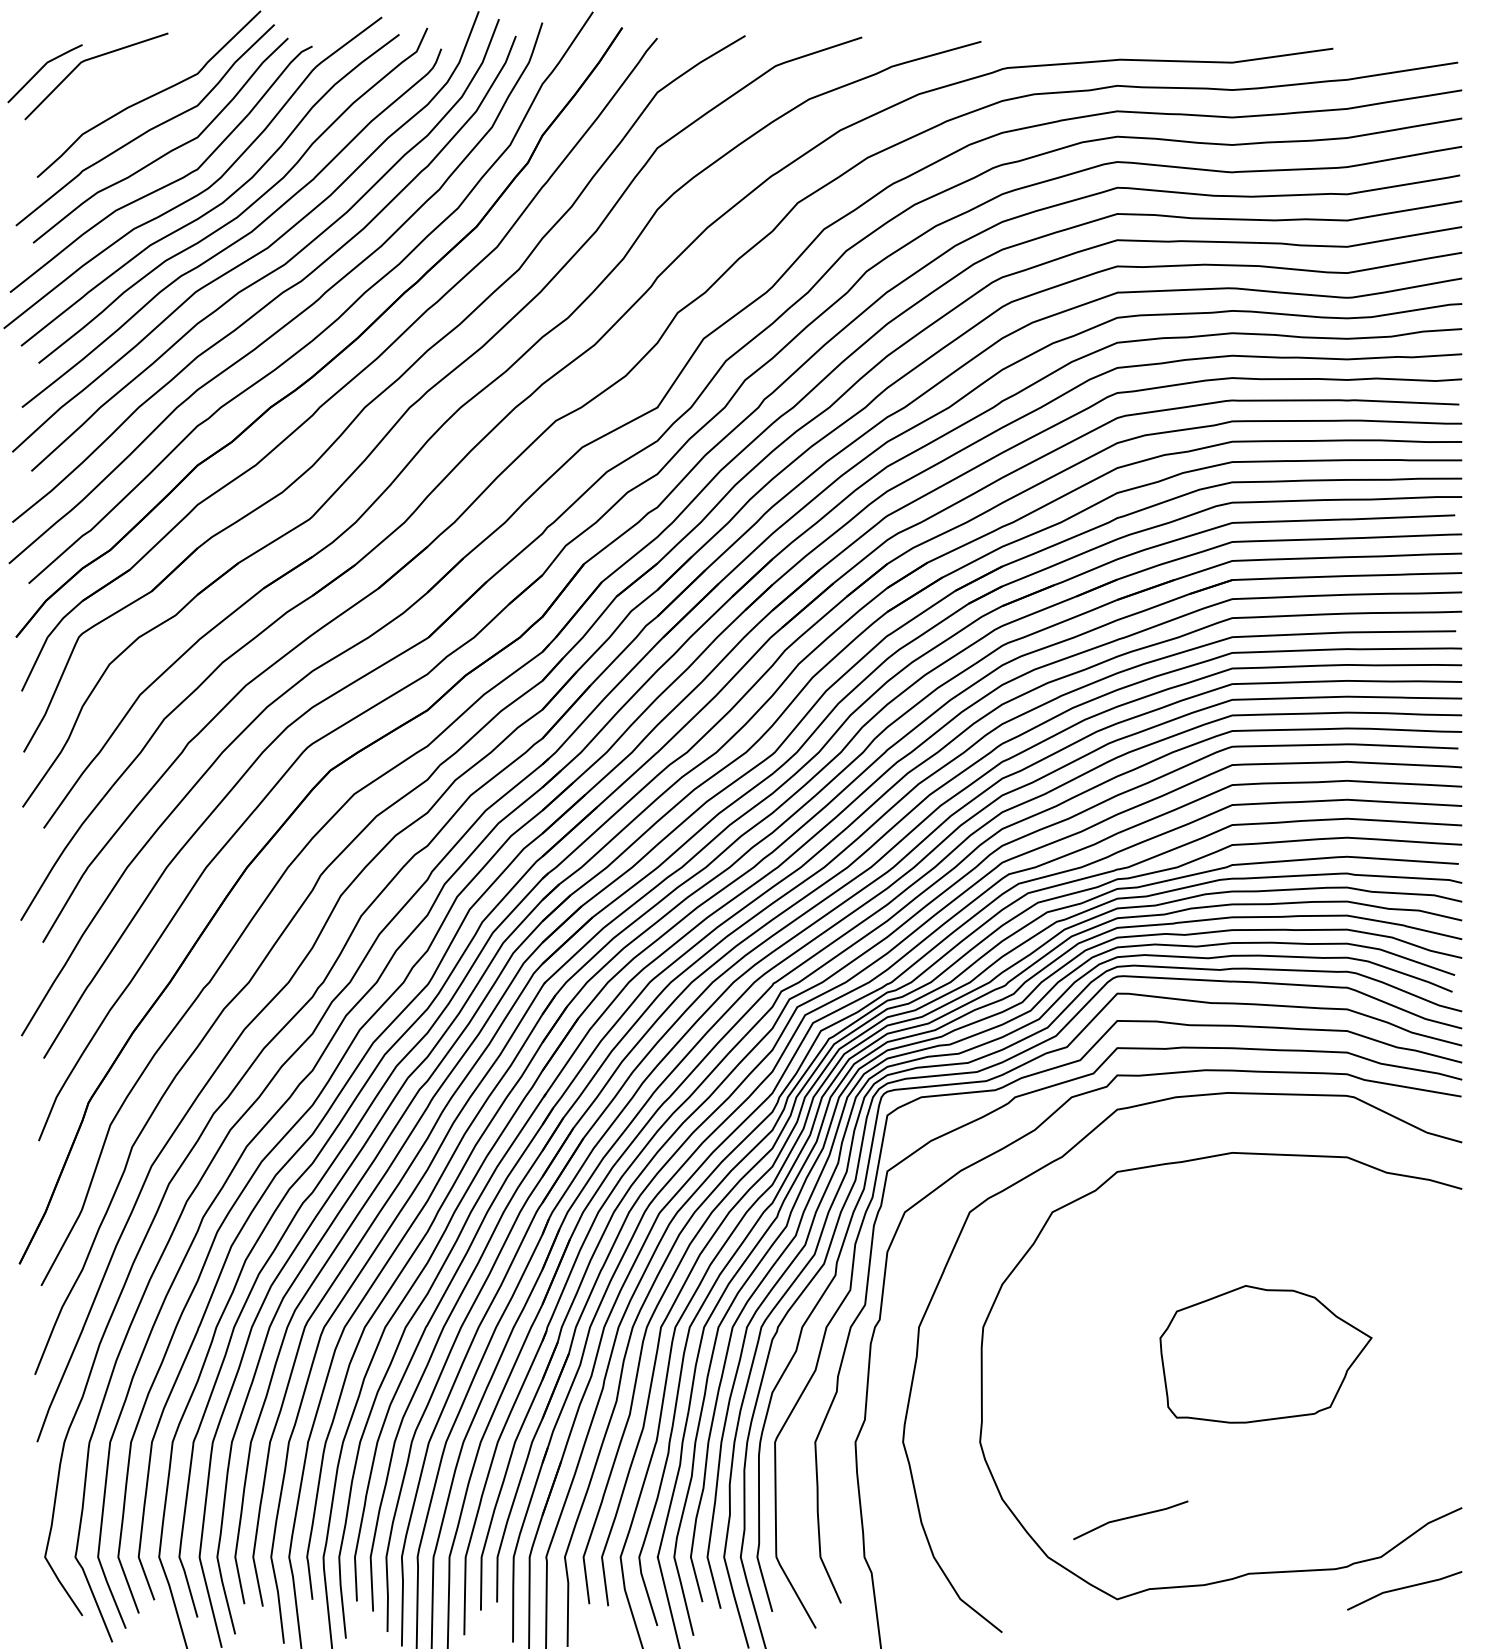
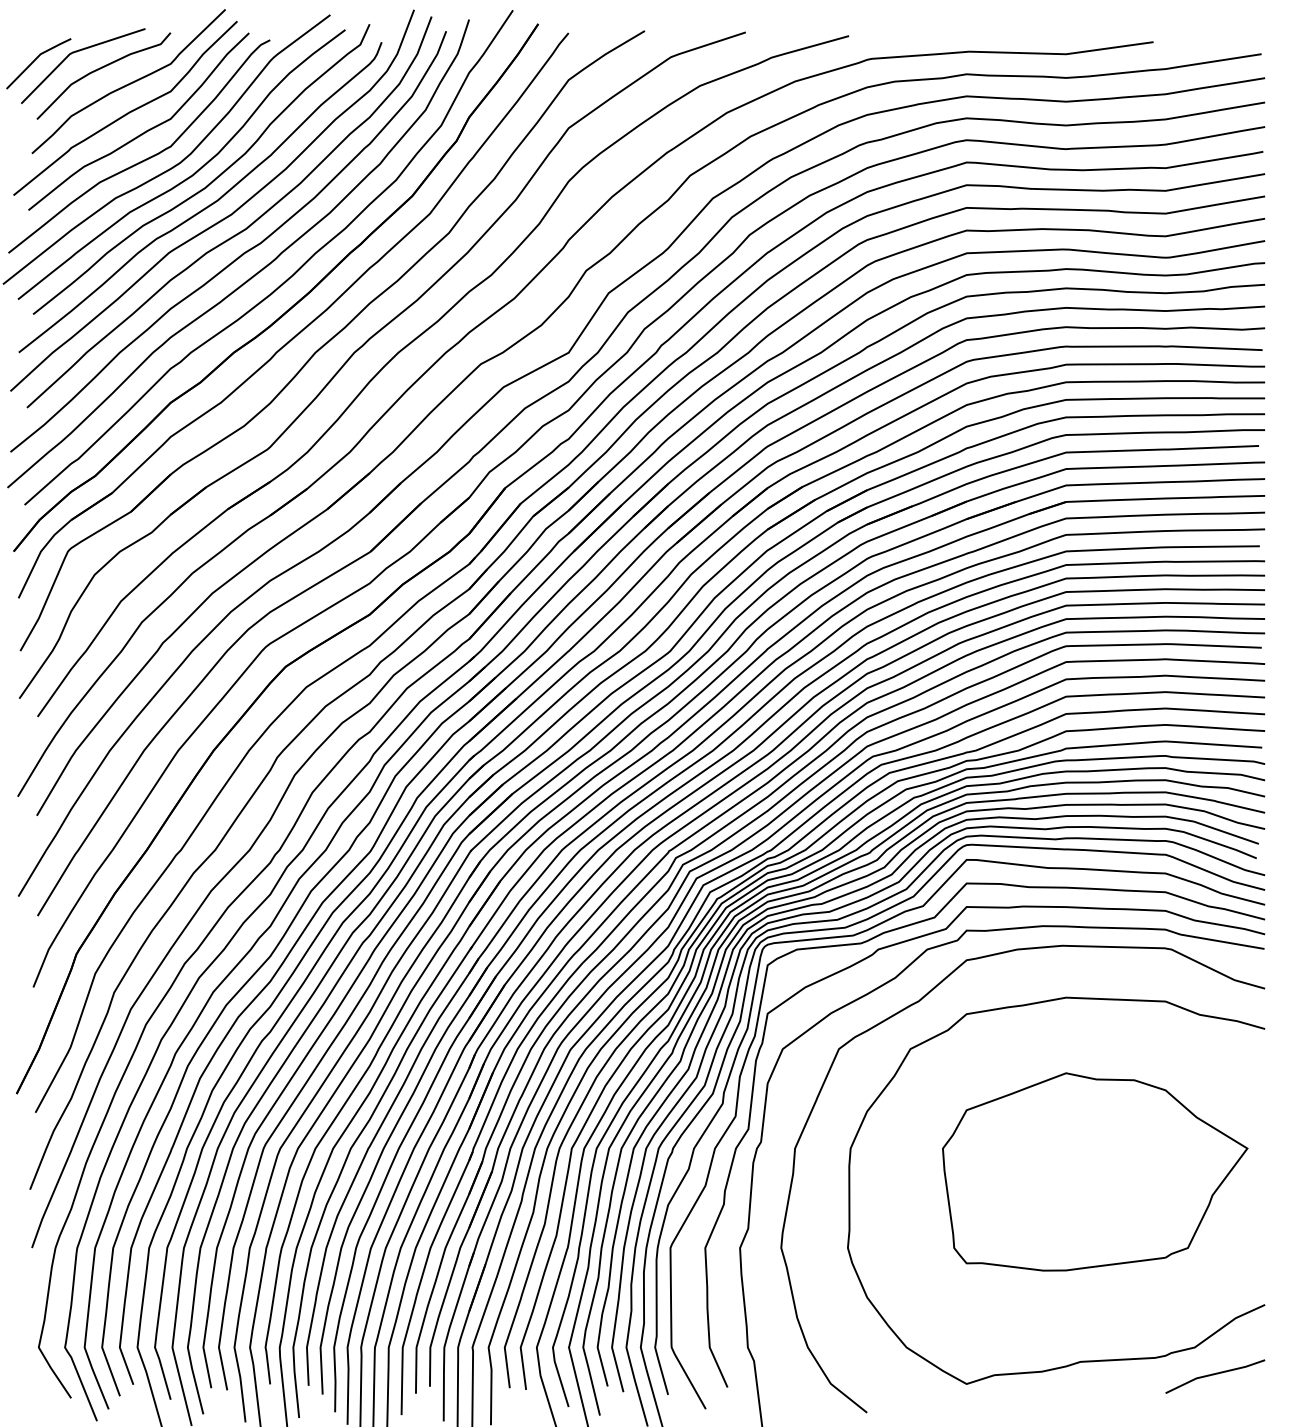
curve: (116, 80) -> (100, 69), added
part: (1266, 1353) -> (1095, 1171), size x1.67
line: (1129, 1519) -> (977, 1314), removed

